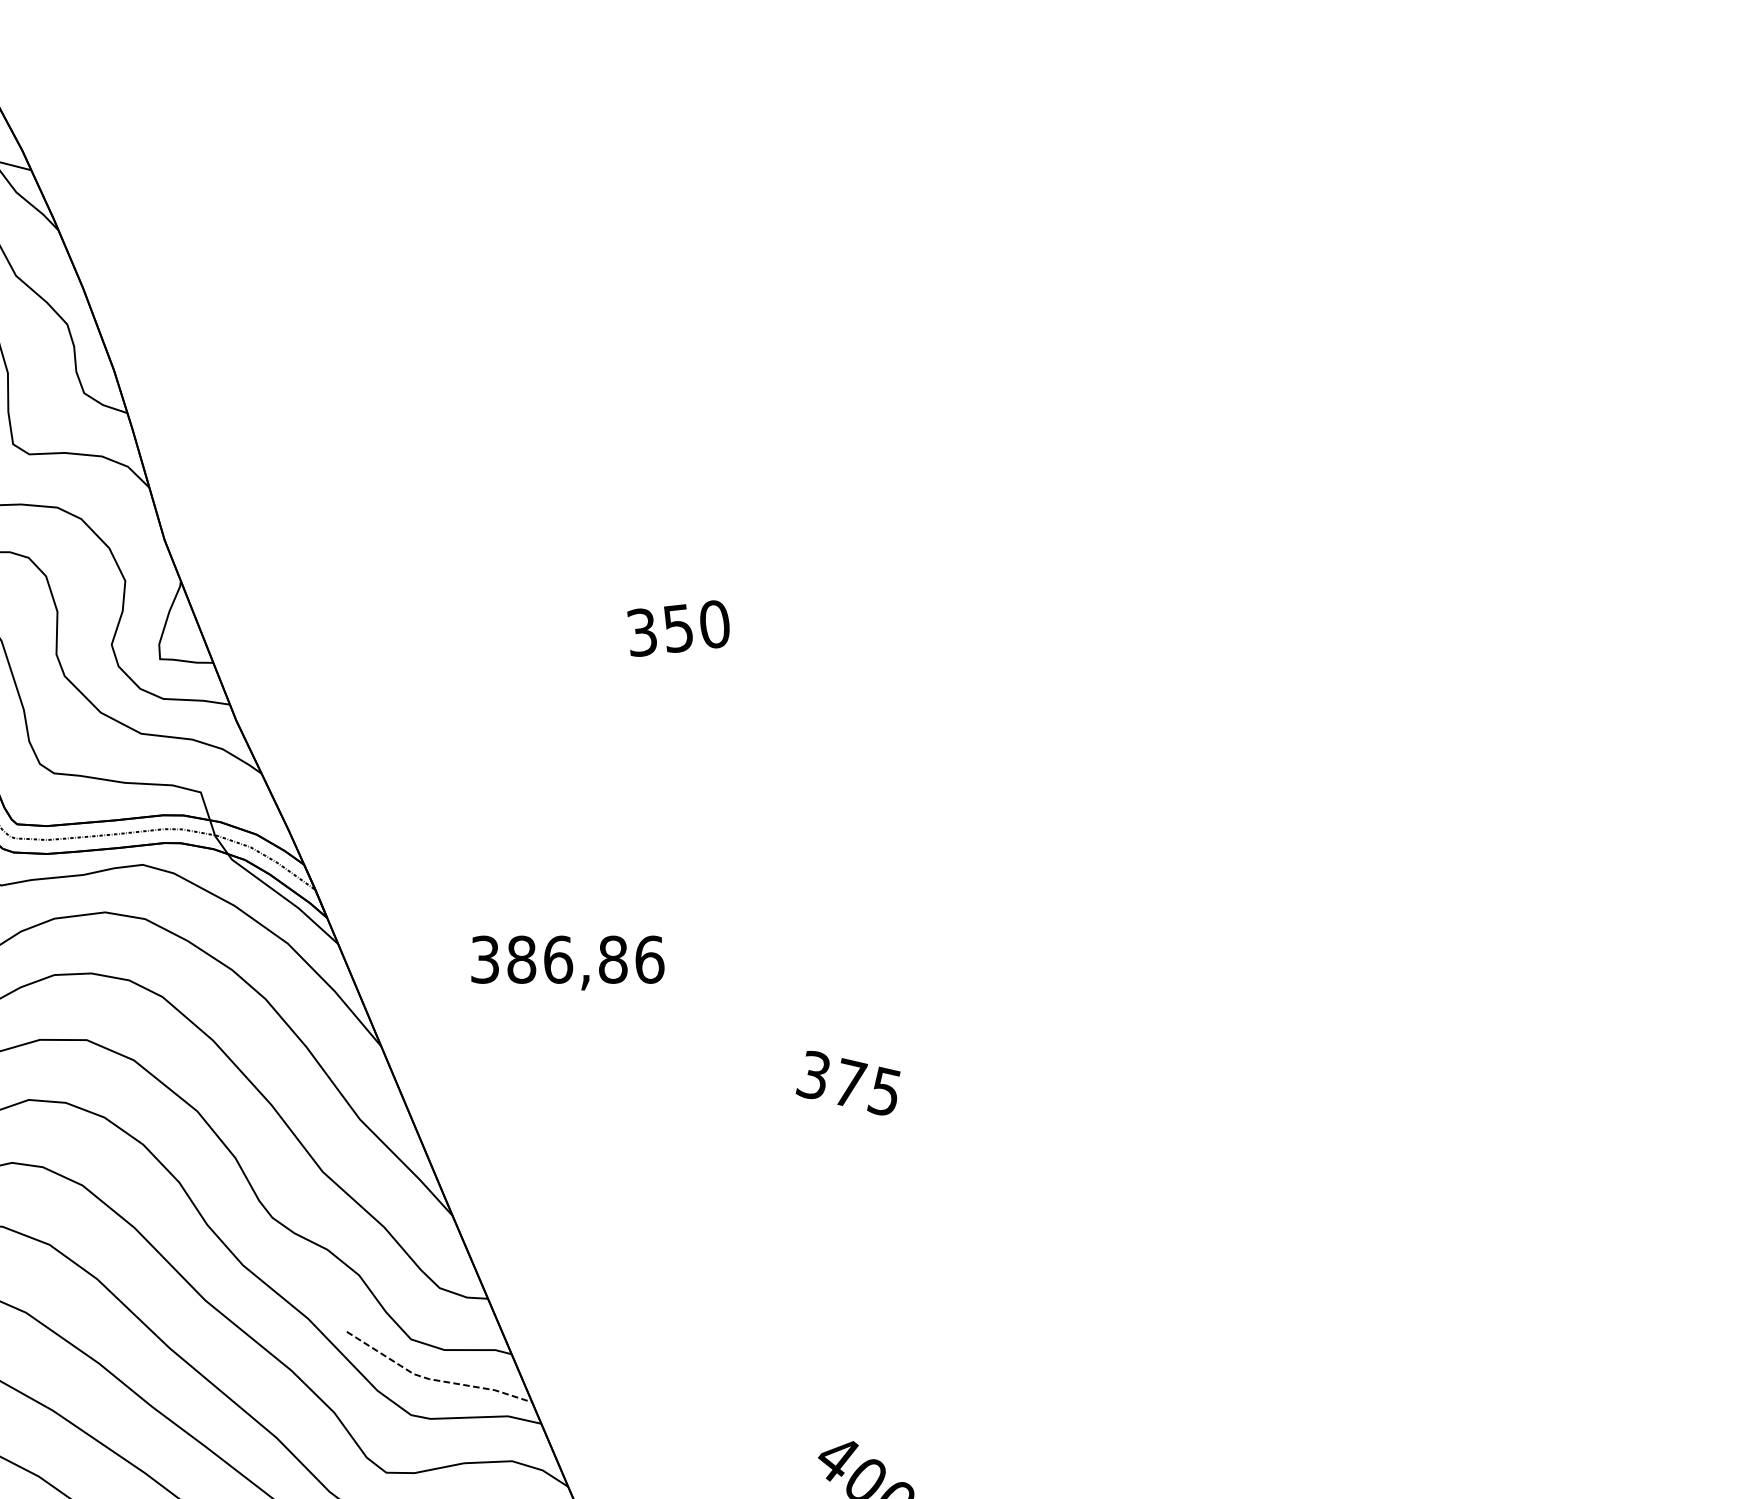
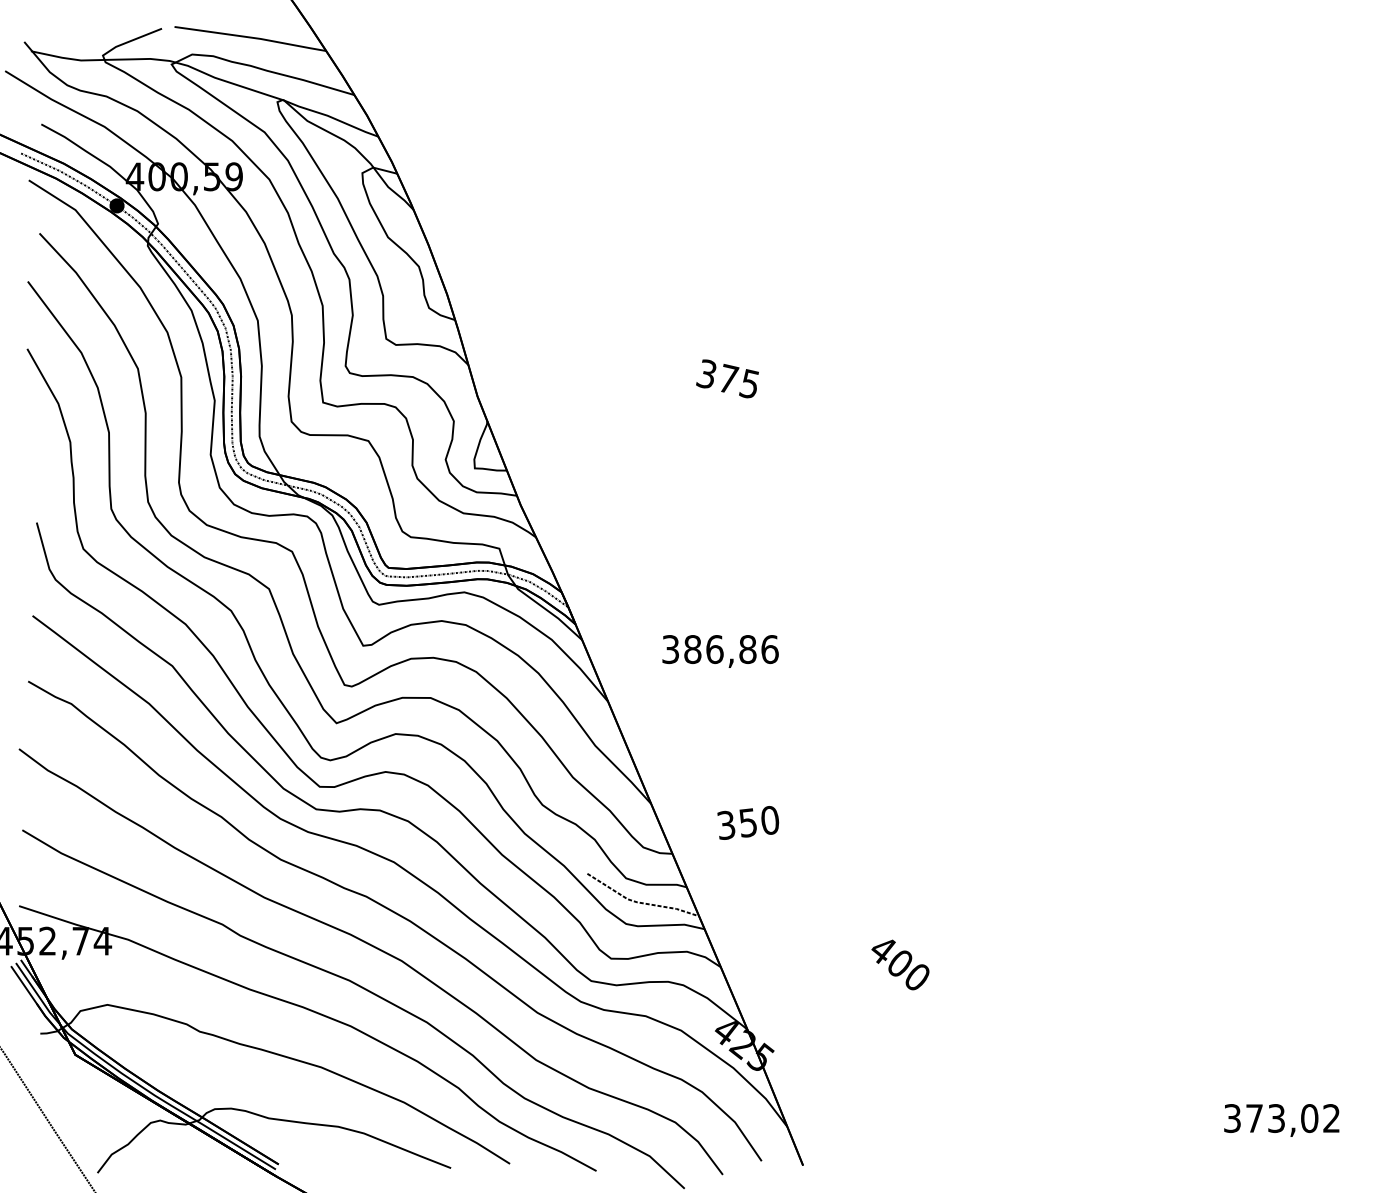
text: (678, 627) -> (748, 822), moved
text: (848, 1082) -> (727, 378), moved

